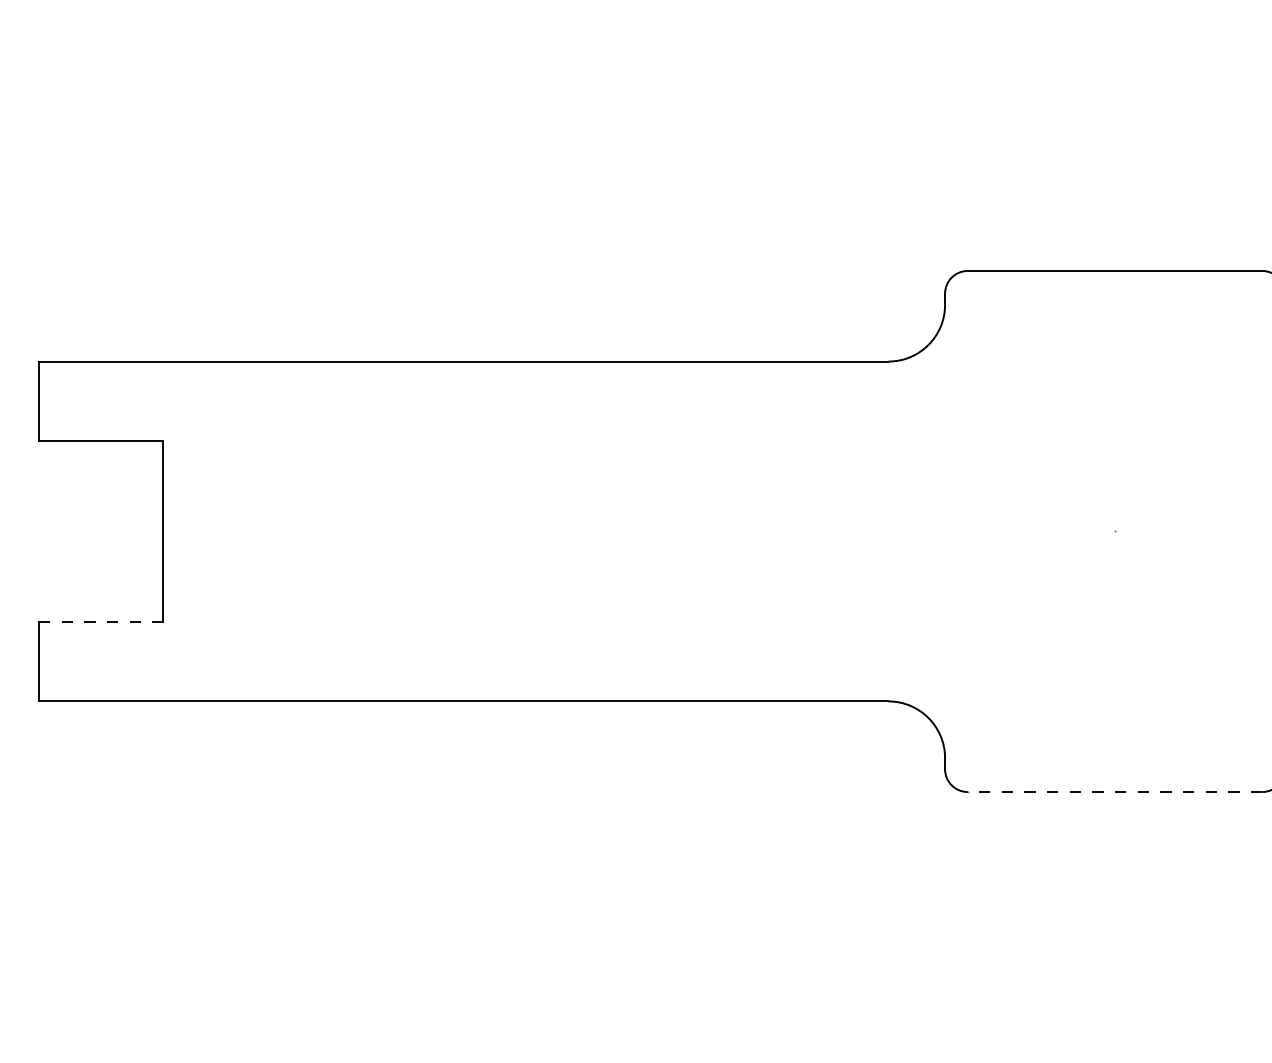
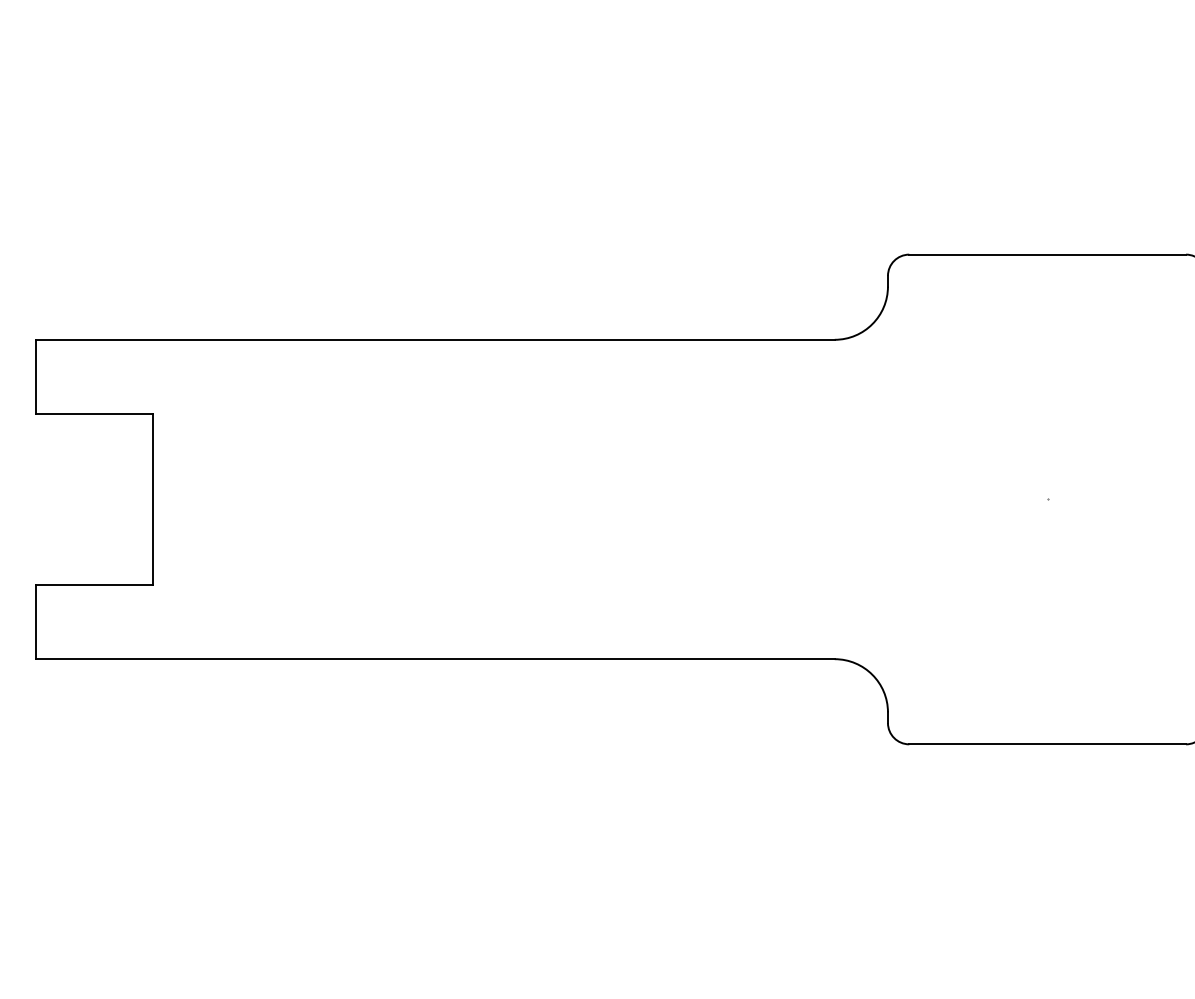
line: (101, 622) -> (95, 585), dashed -> solid
line: (1114, 792) -> (1047, 744), dashed -> solid

